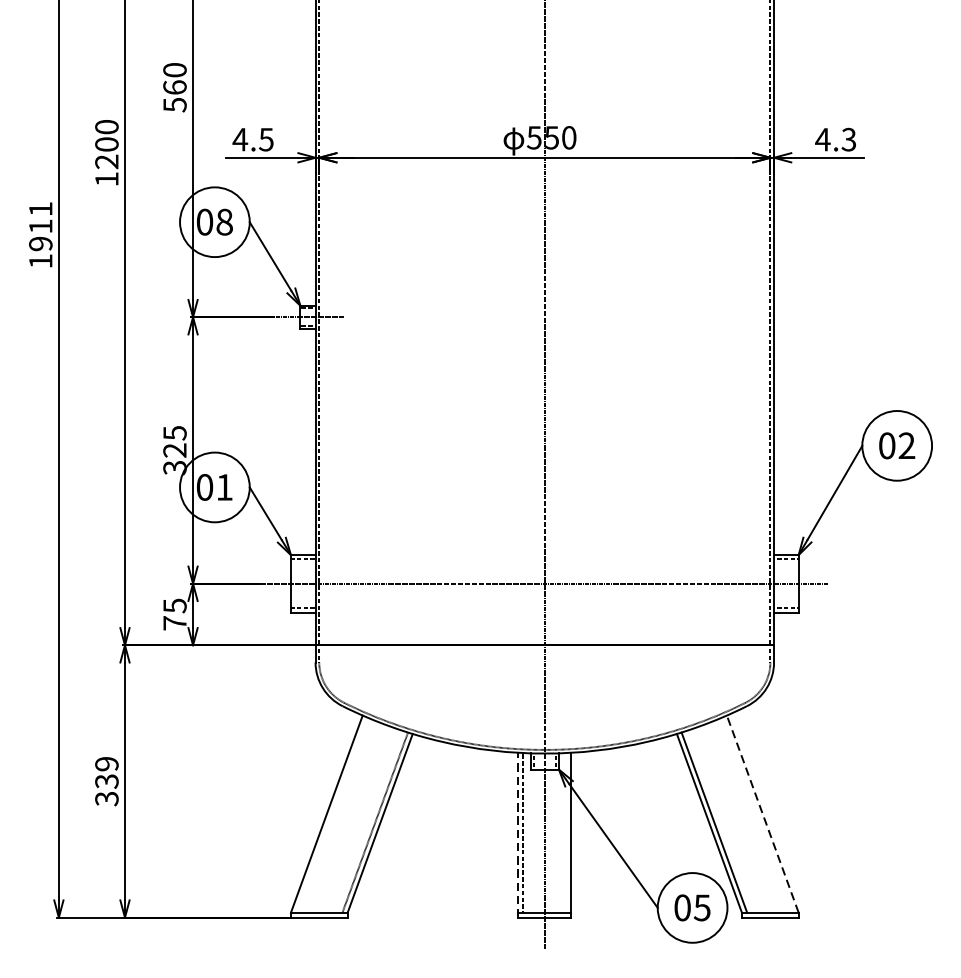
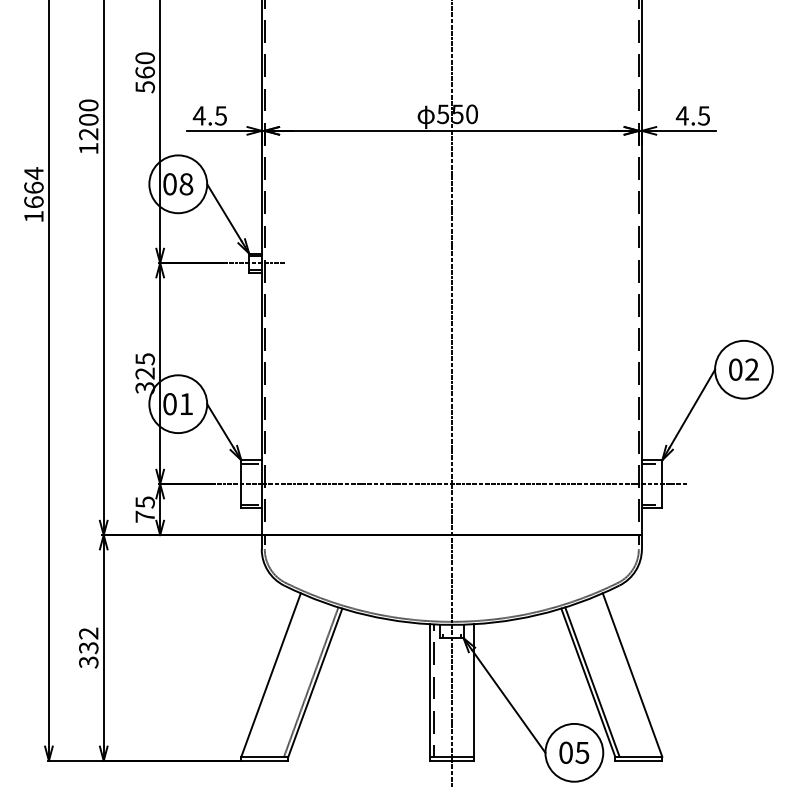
text: (848, 139) -> (703, 115), 4.3 -> 4.5
text: (40, 226) -> (33, 187), 1911 -> 1664
text: (106, 763) -> (88, 633), 339 -> 332
line: (762, 814) -> (632, 675), dashed -> solid
line: (517, 835) -> (429, 692), dashed -> solid

